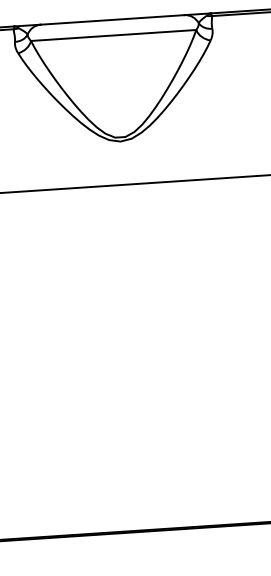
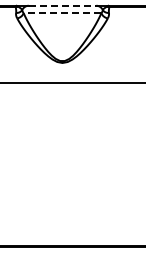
line: (112, 19) -> (62, 5), solid -> dashed
line: (113, 36) -> (62, 13), solid -> dashed

